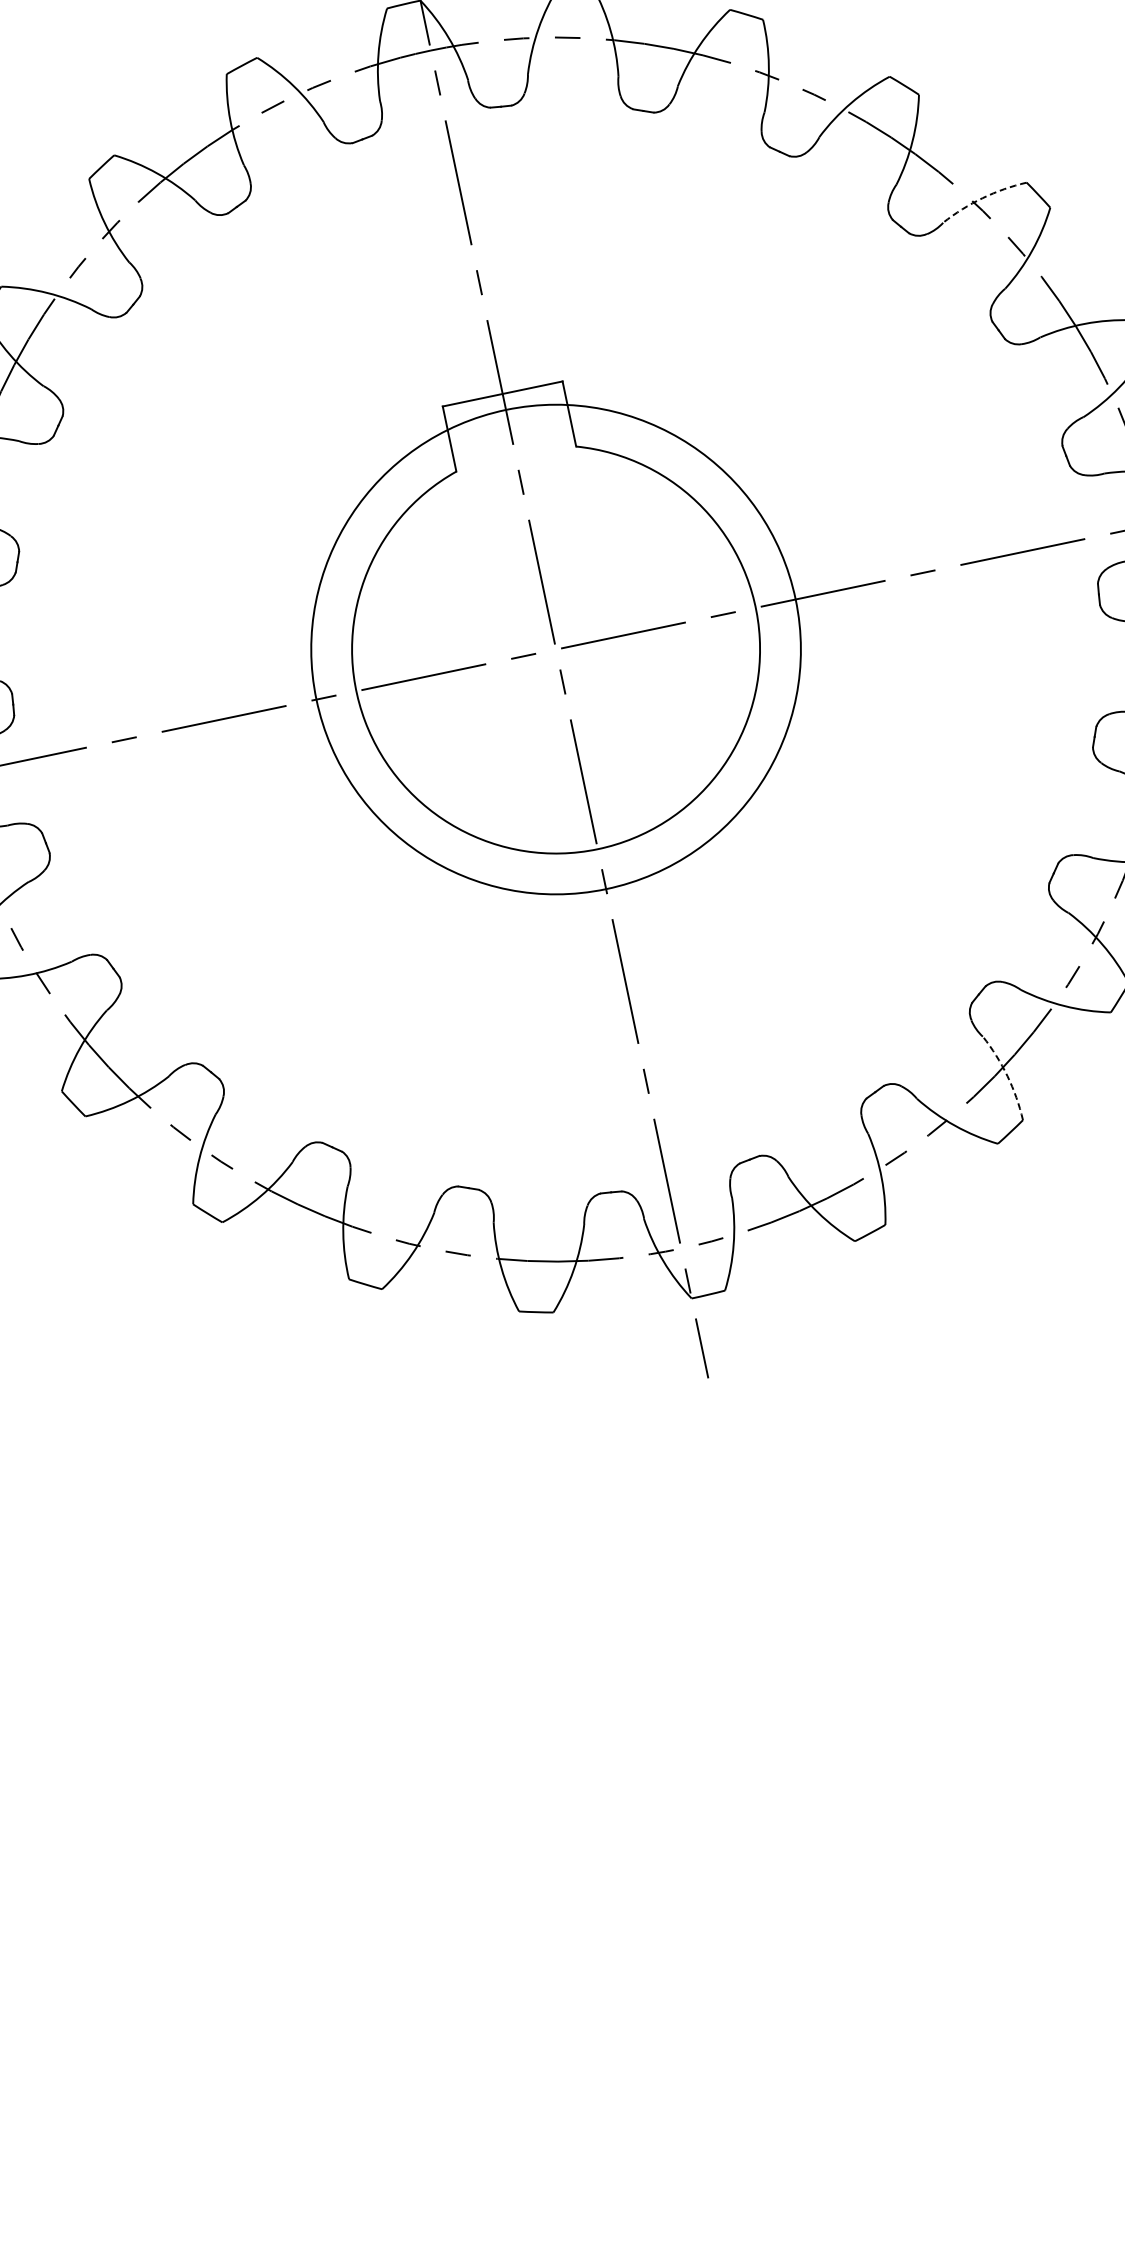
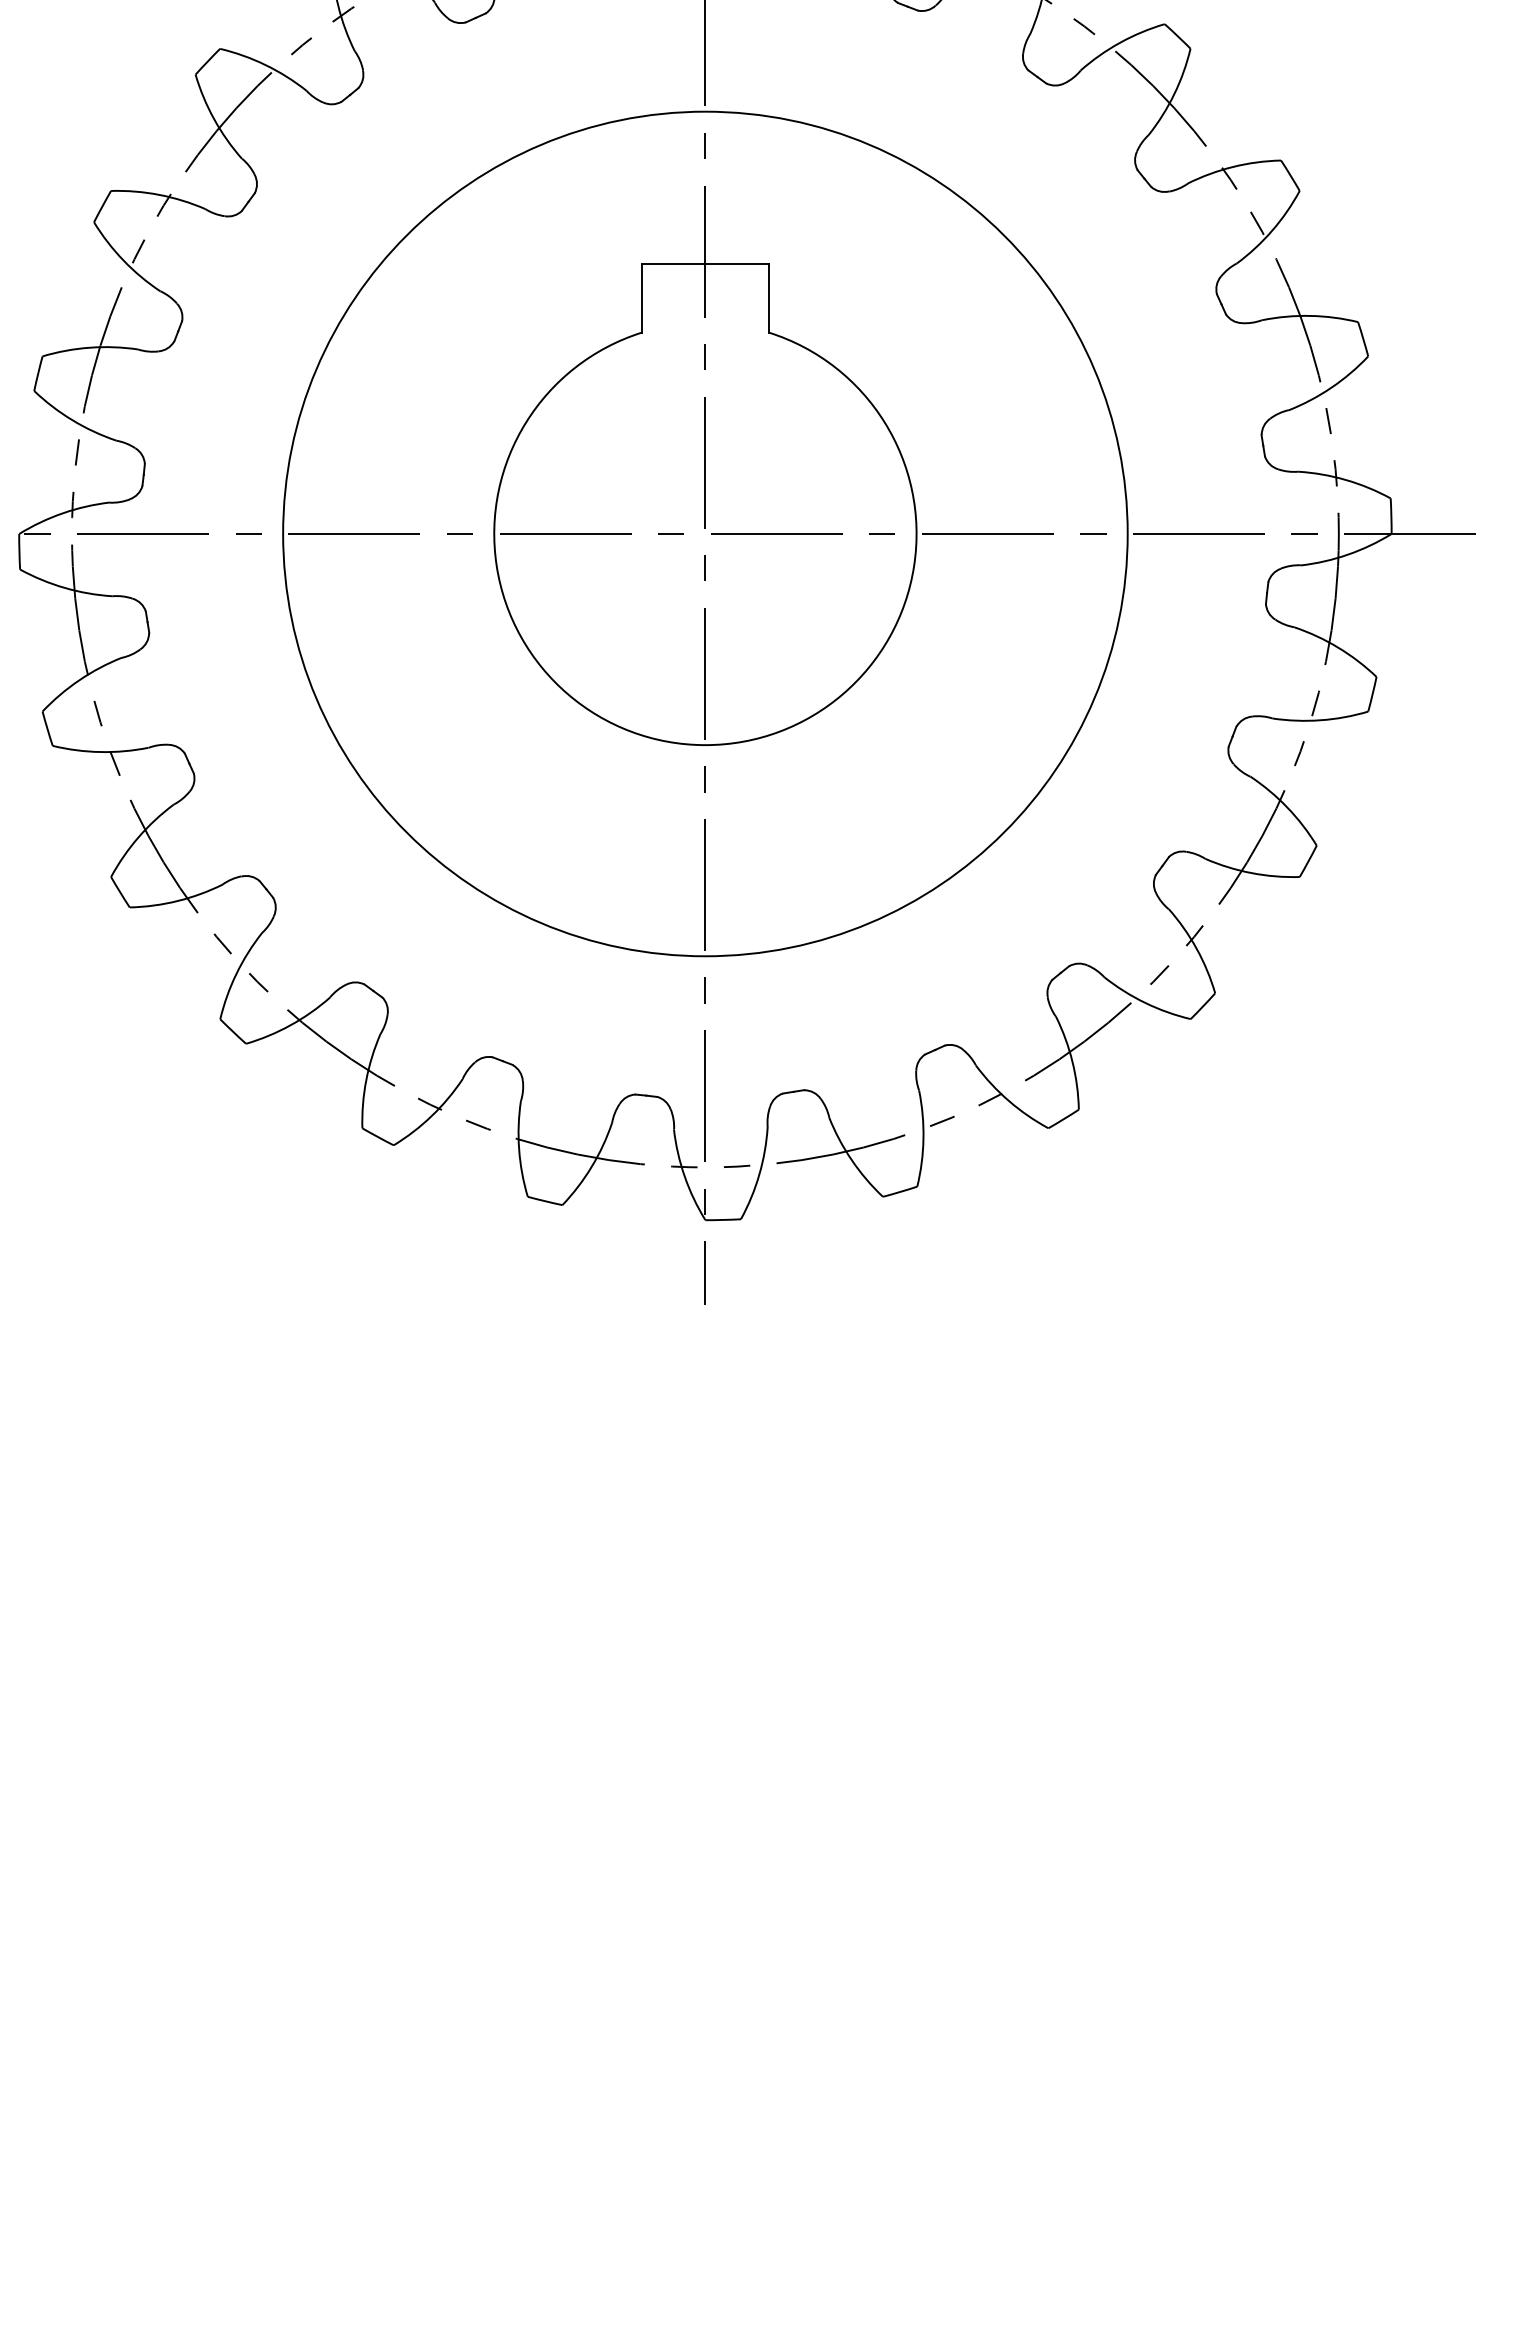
arc: (982, 197) -> (1233, 166), dashed -> solid
circle: (556, 649) -> (705, 533), size x1.67
arc: (1007, 1075) -> (1072, 1061), dashed -> solid

